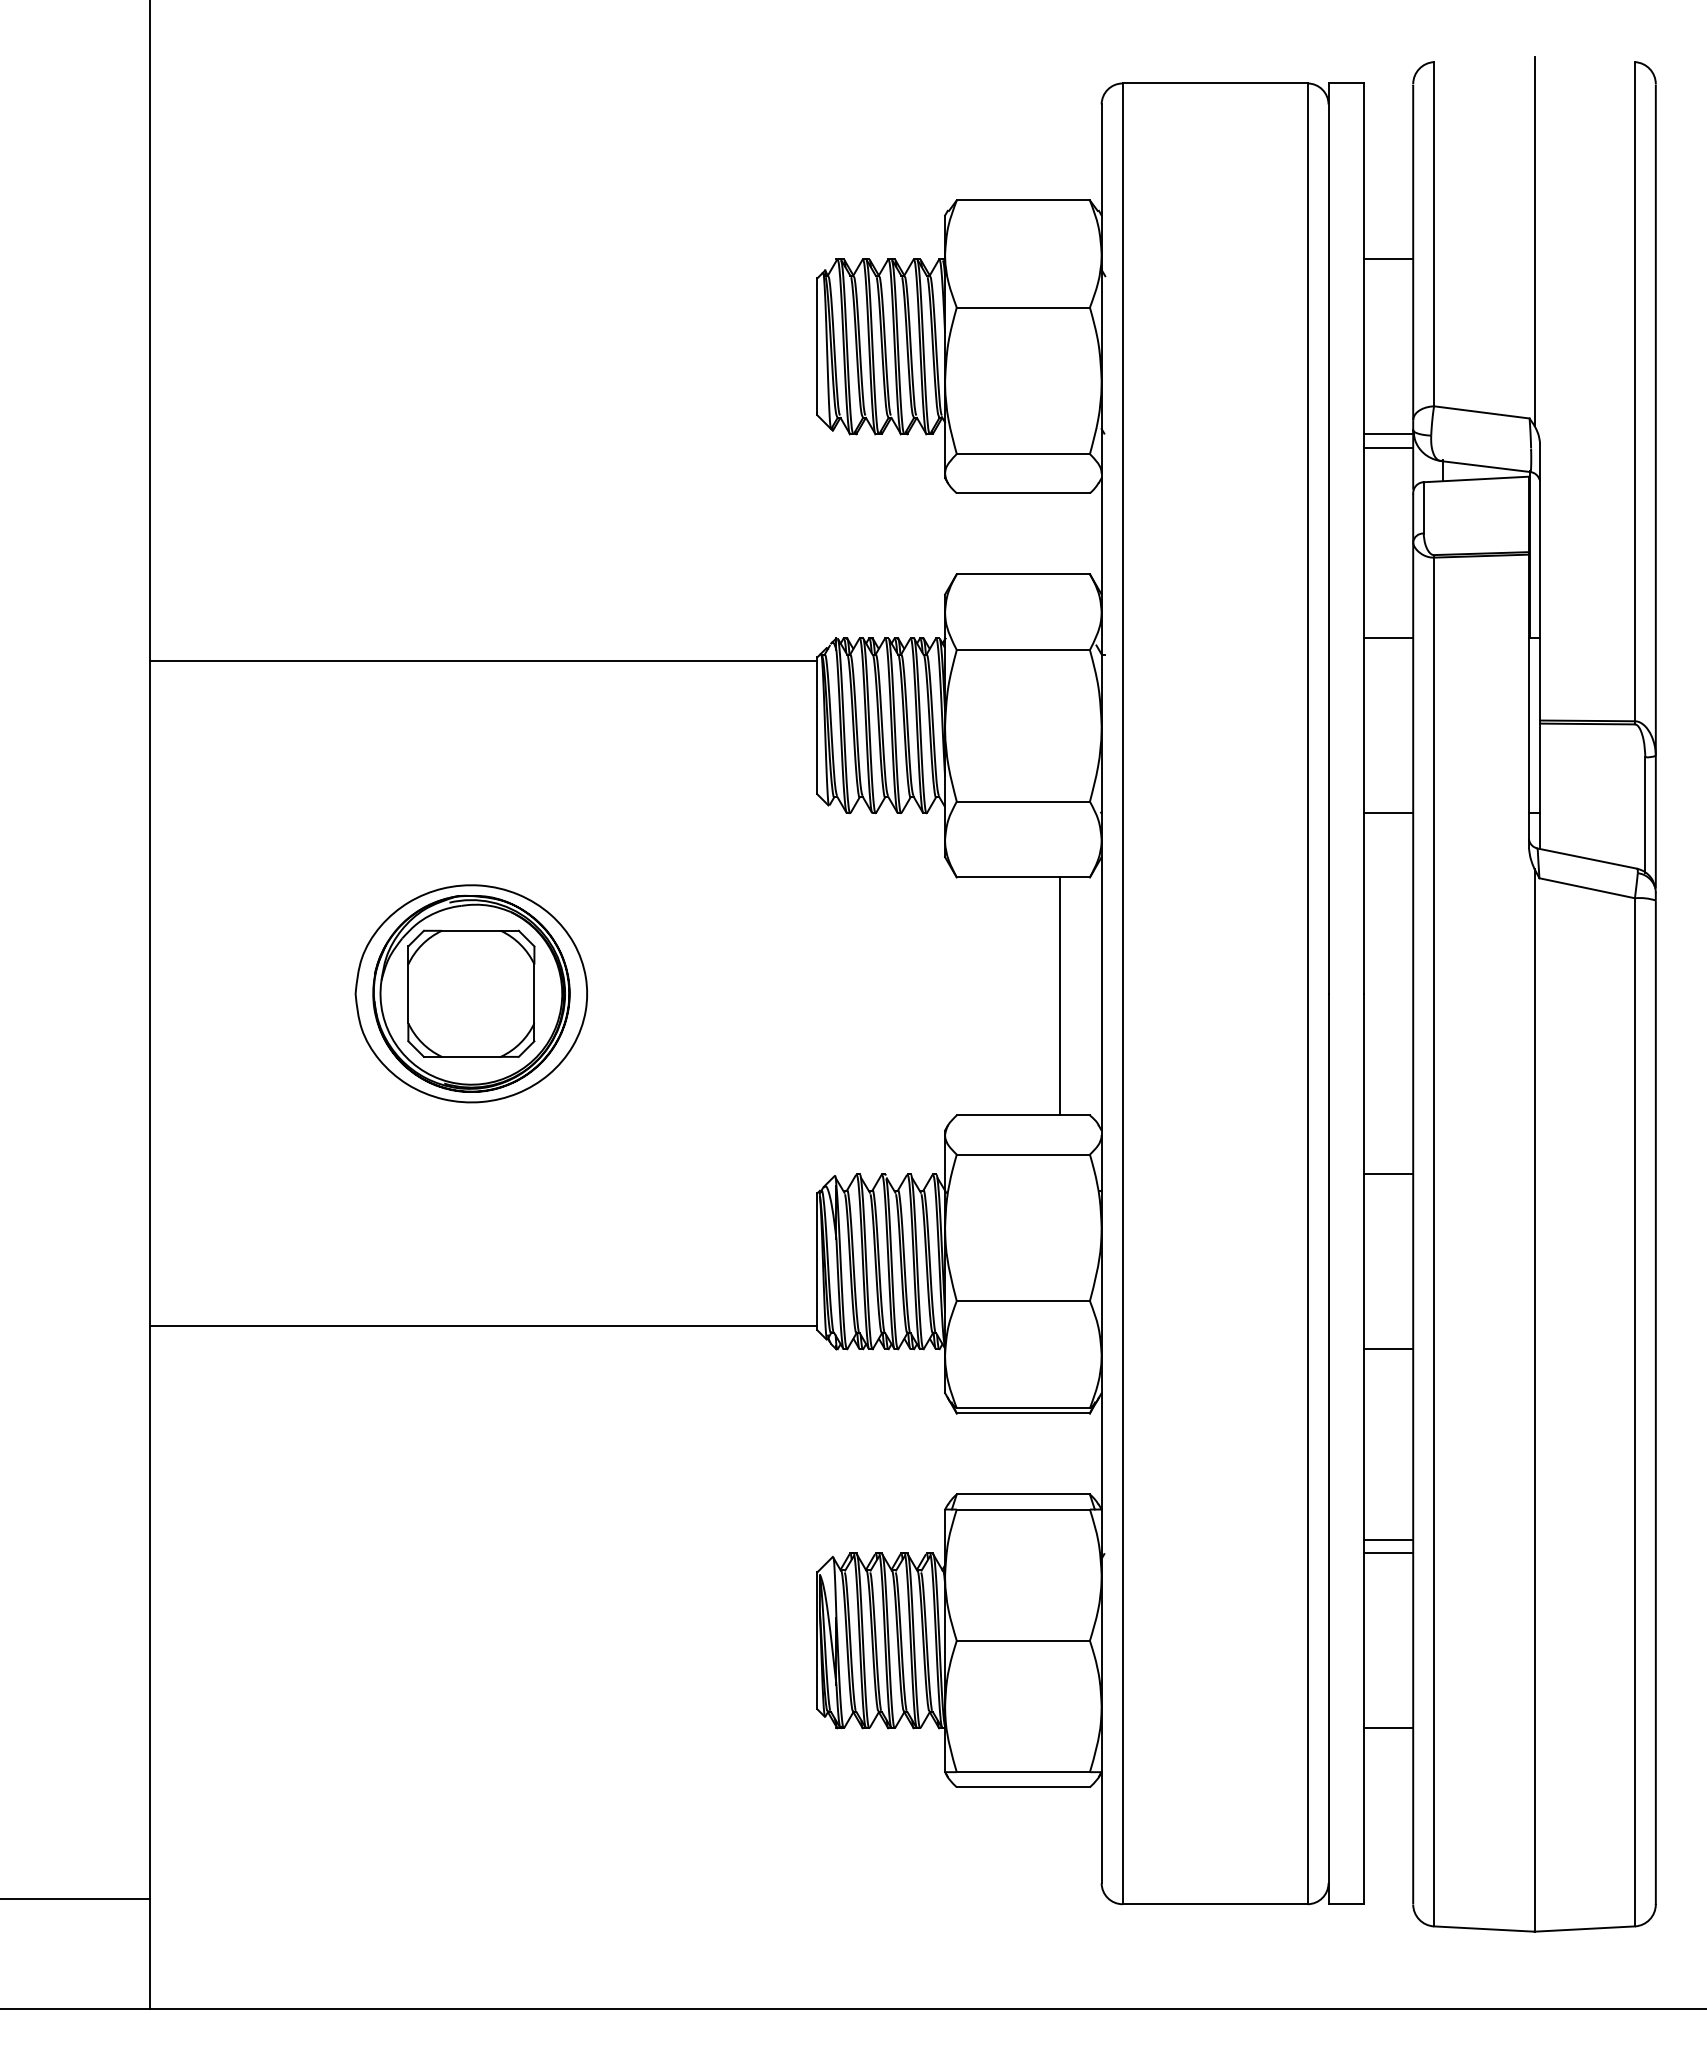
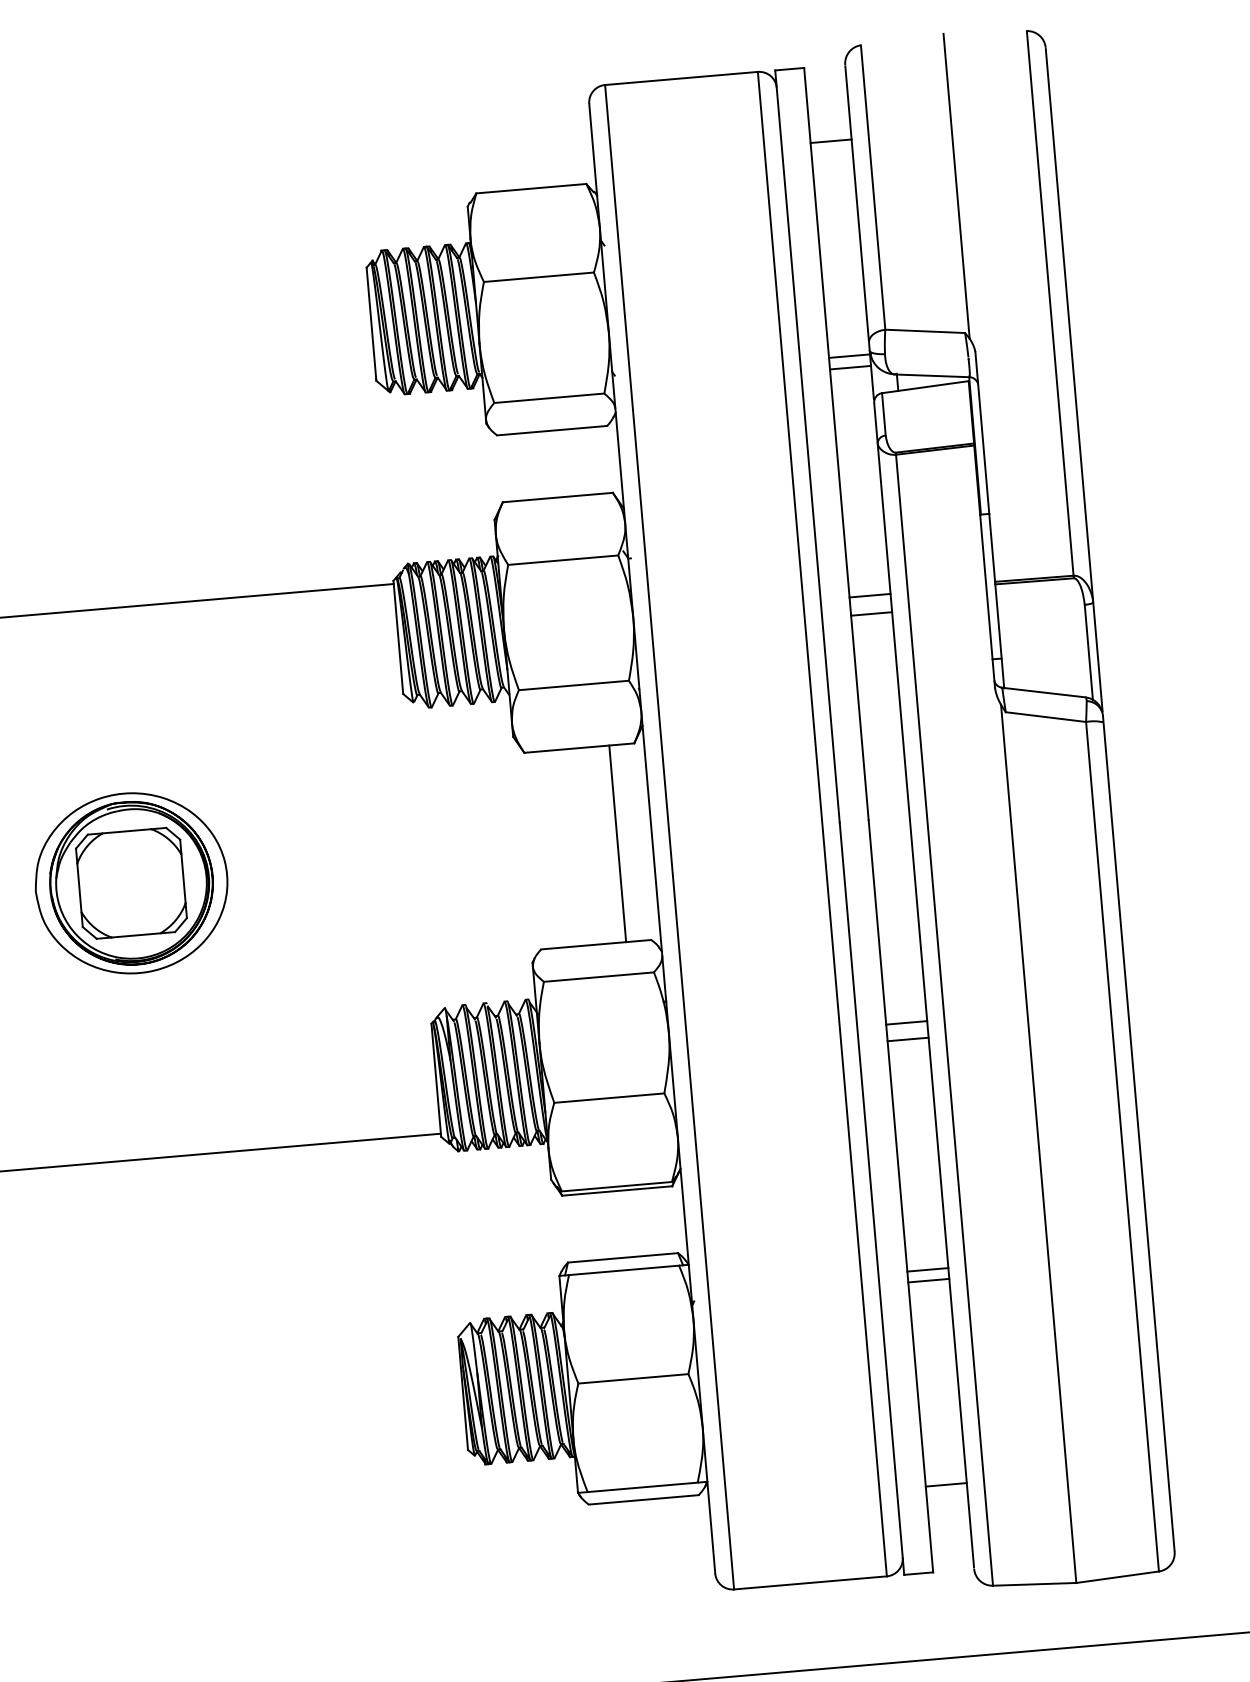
line: (1388, 259) -> (831, 141), moved
line: (1388, 638) -> (870, 595), moved
line: (1388, 813) -> (871, 614), moved
line: (1388, 1174) -> (906, 1023), moved
line: (1388, 1349) -> (908, 1039), moved
line: (1388, 1728) -> (946, 1484), moved

